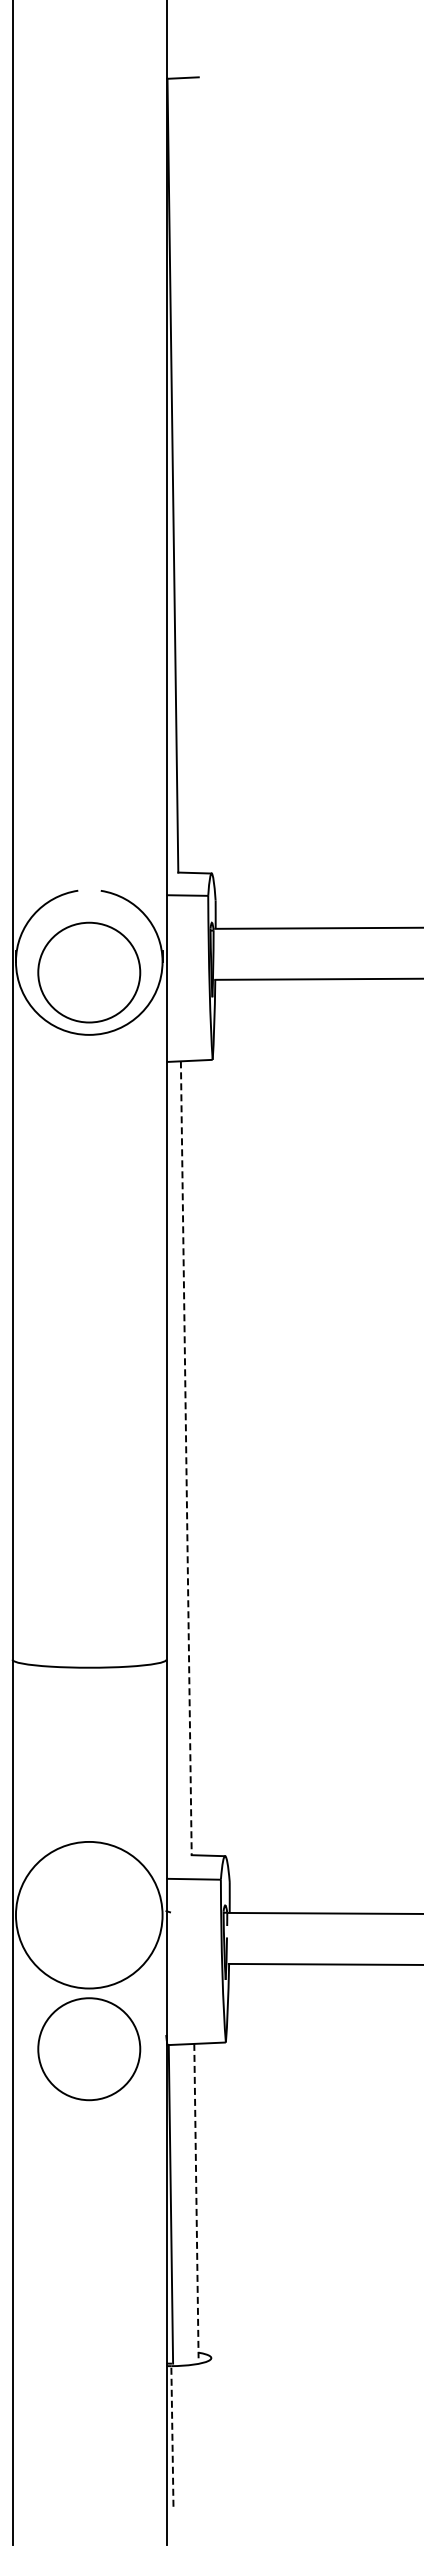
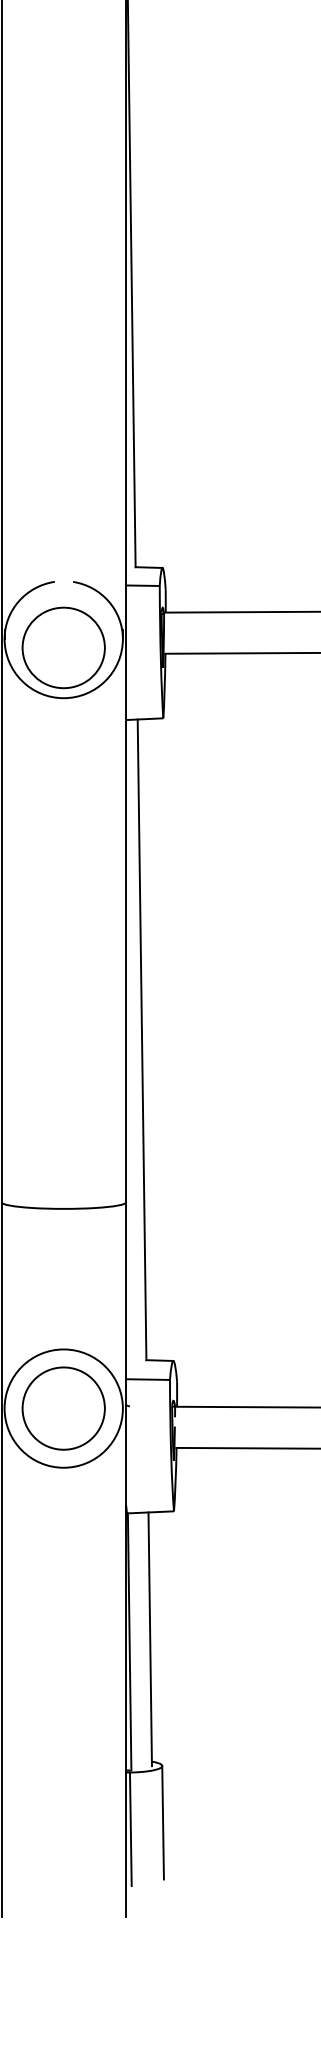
line: (186, 1458) -> (142, 1040), dashed -> solid
circle: (89, 2049) -> (63, 1408), moved
line: (196, 2201) -> (150, 1639), dashed -> solid
line: (212, 2428) -> (163, 1822), added
line: (172, 2435) -> (130, 1828), dashed -> solid

